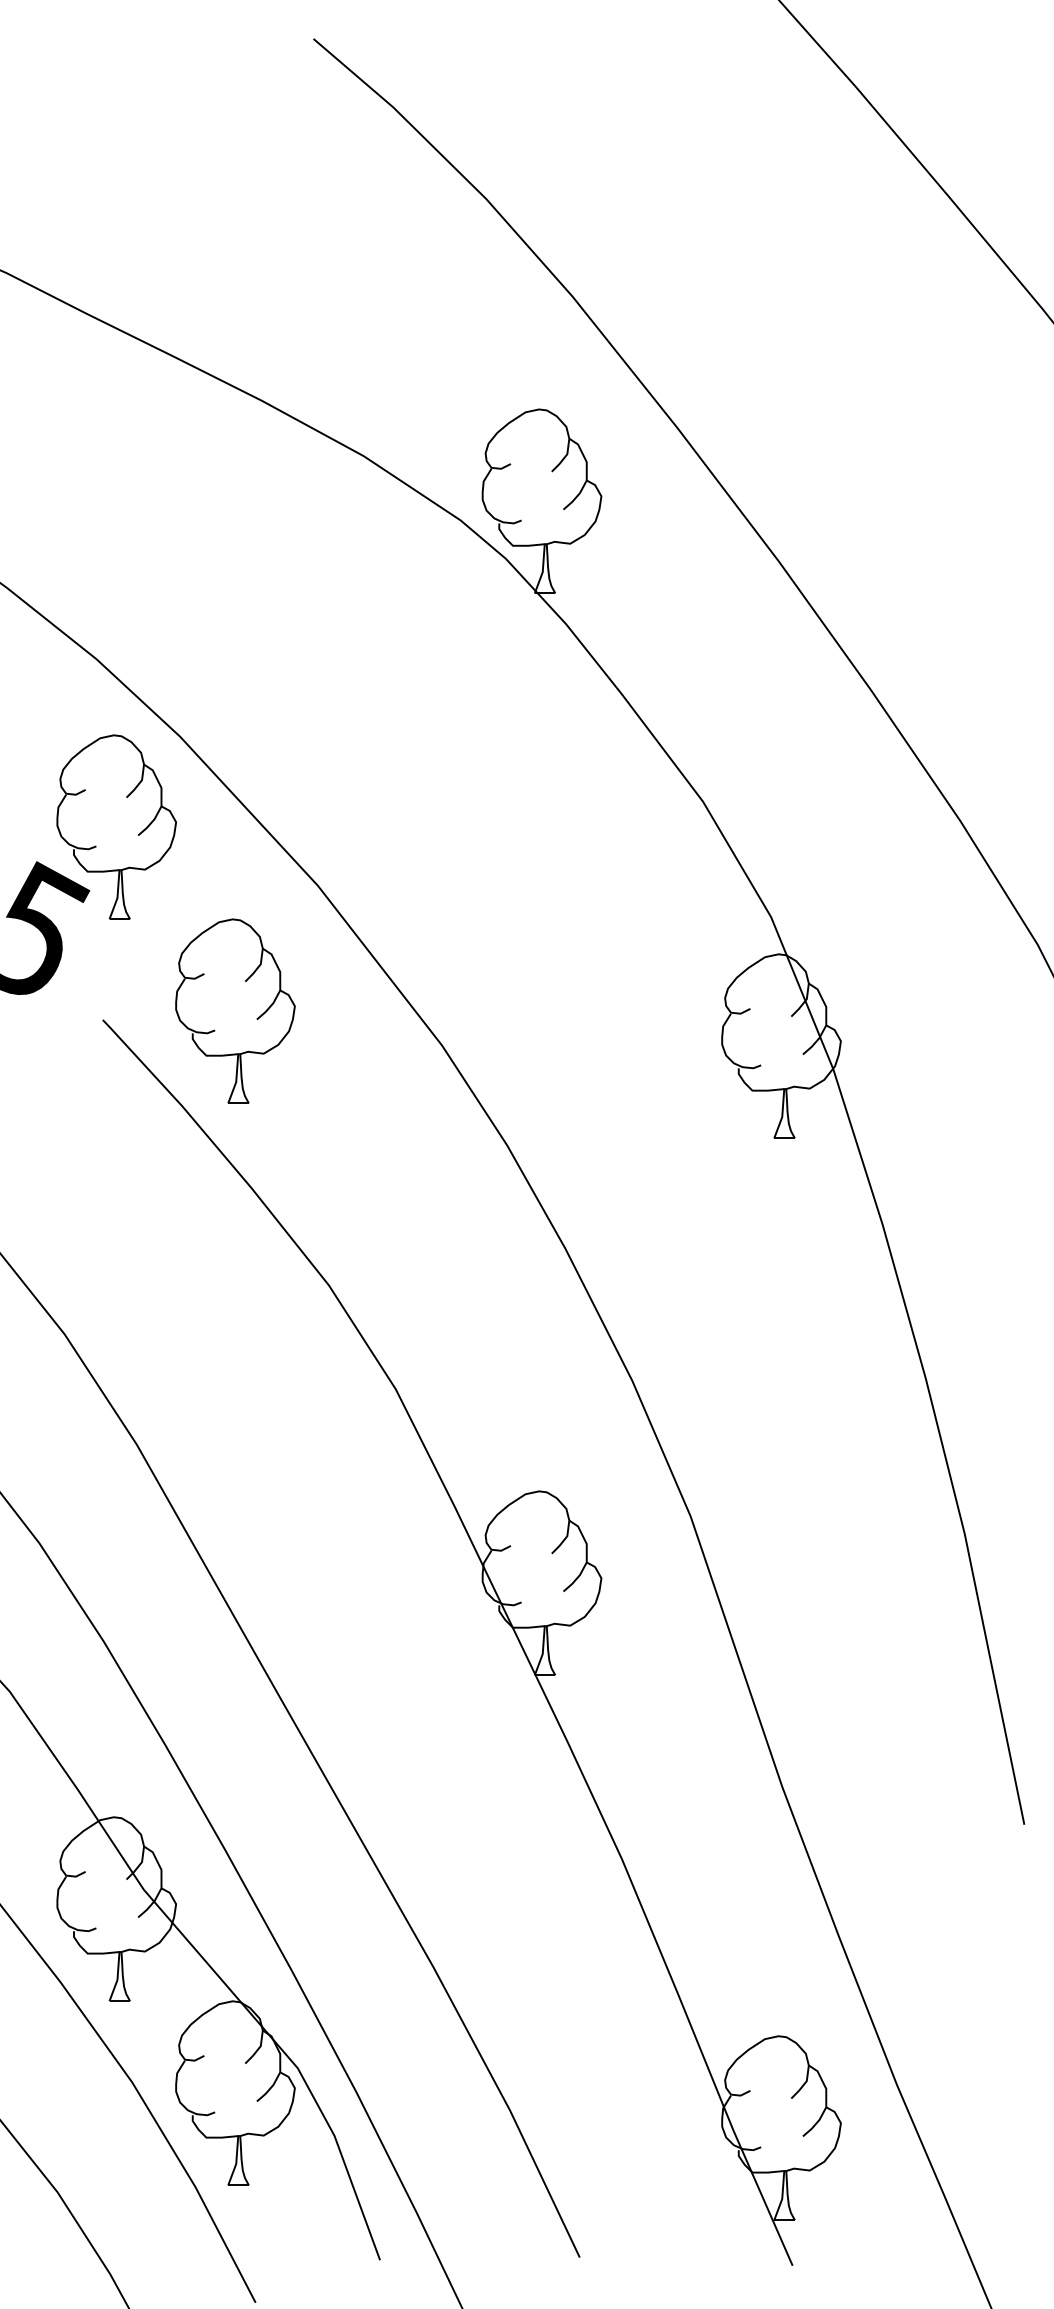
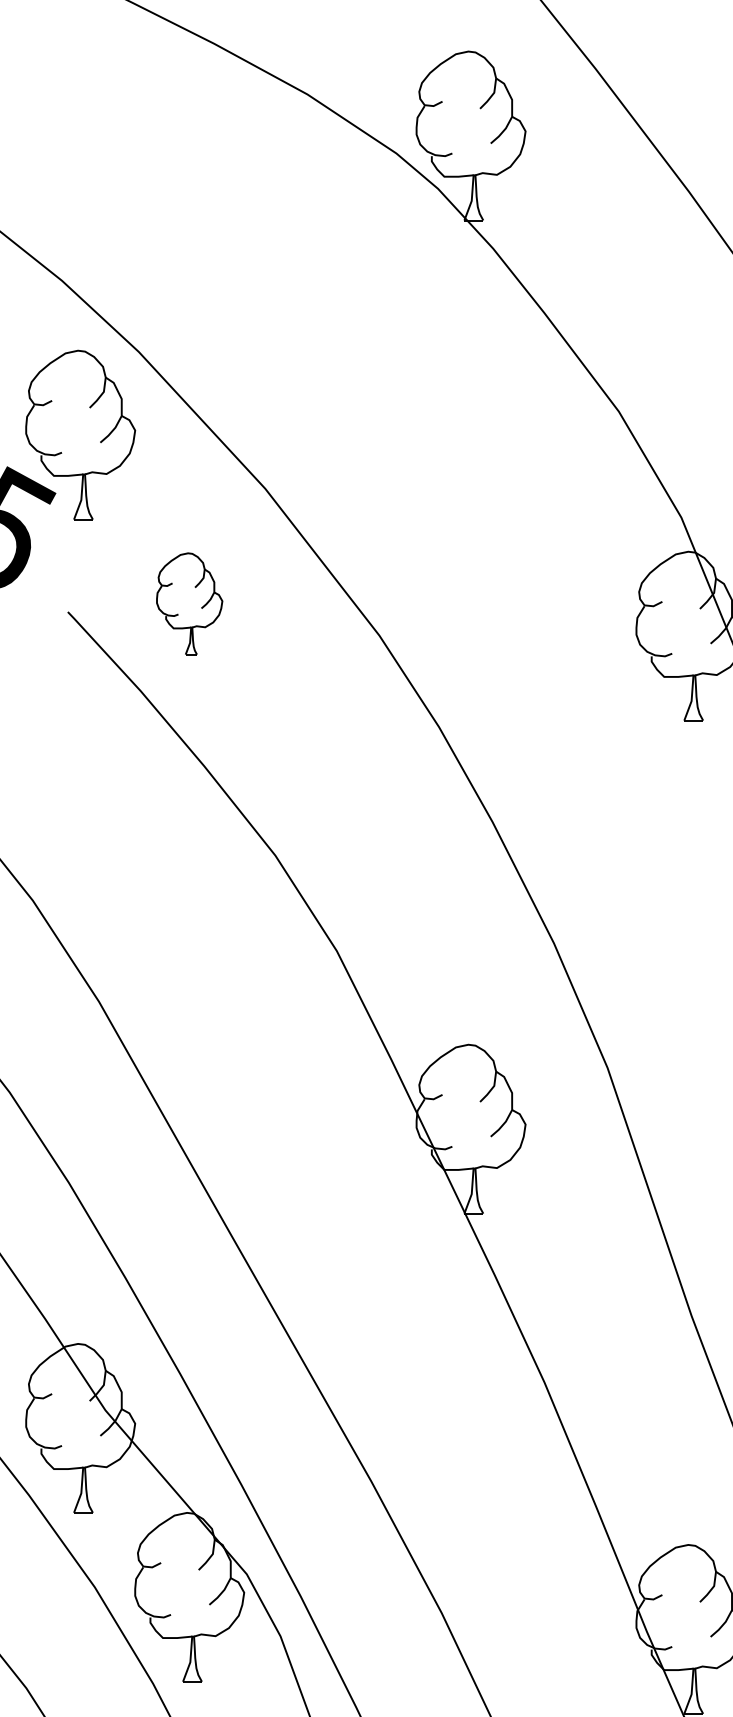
part: (235, 1010) -> (189, 603), size x0.6

